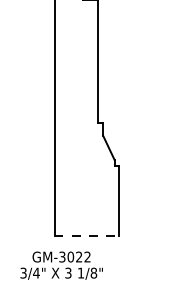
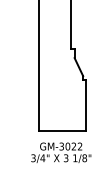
line: (87, 235) -> (63, 130), dashed -> solid
text: (61, 265) -> (61, 152), moved

